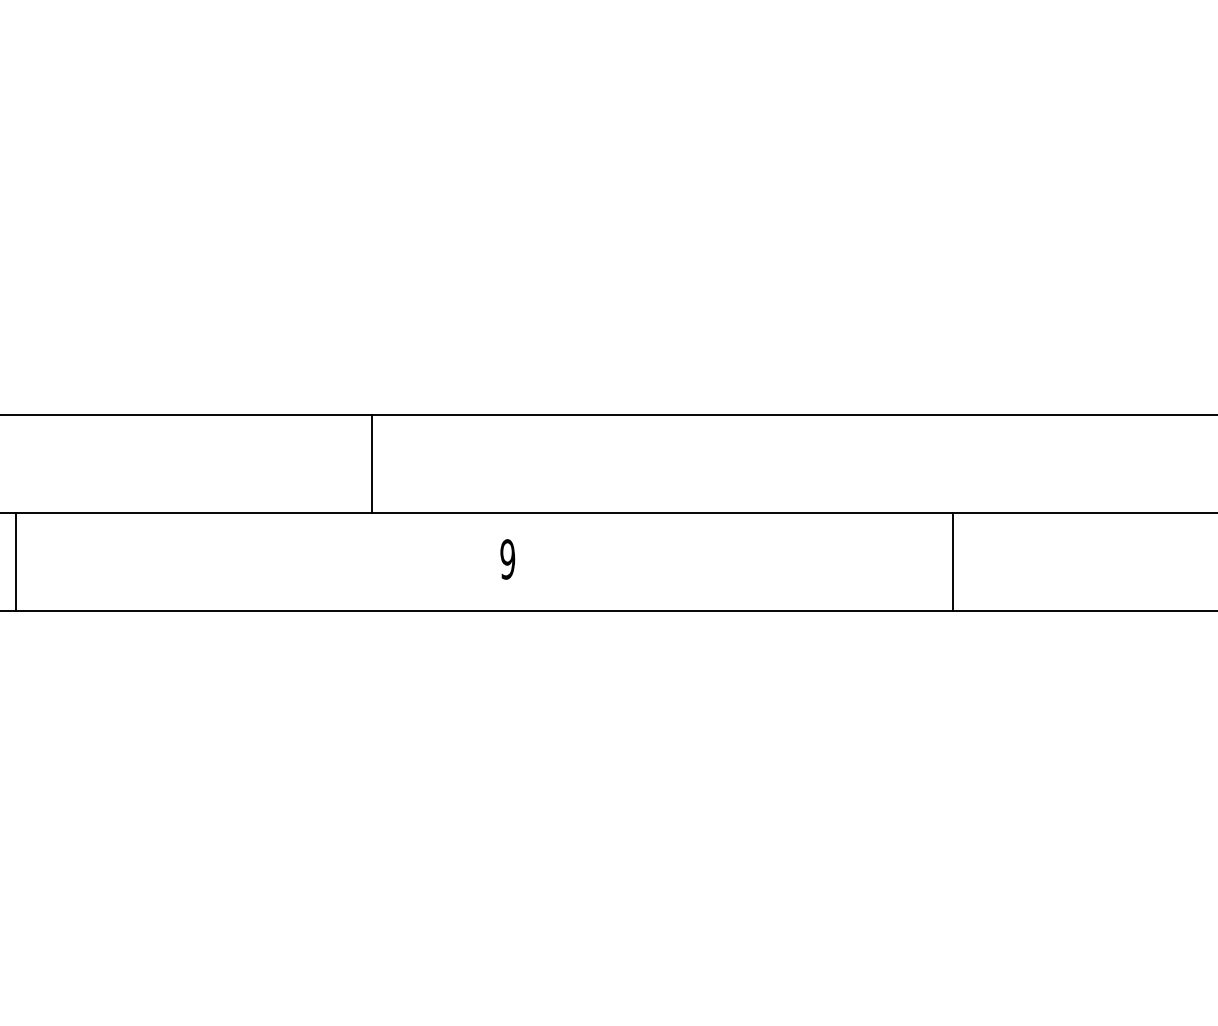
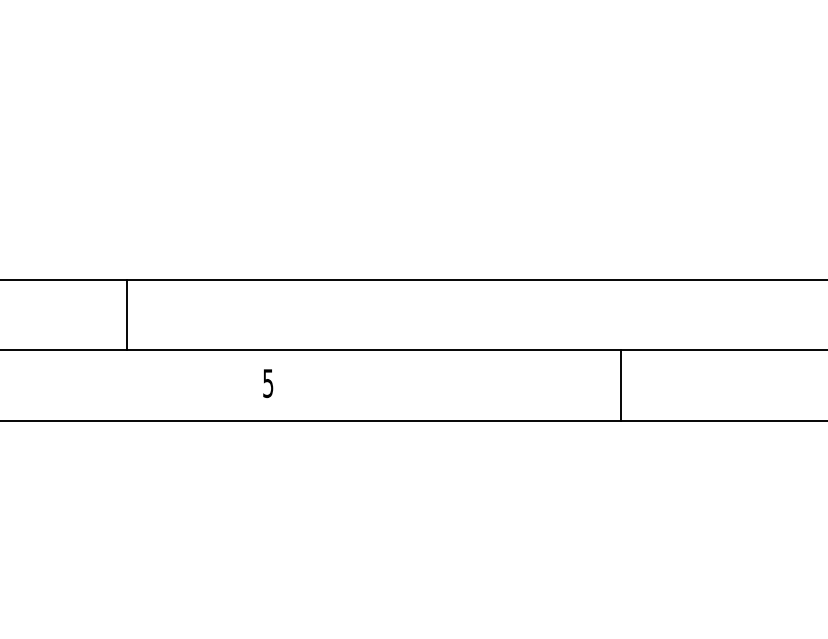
line: (372, 463) -> (126, 314), moved
text: (507, 559) -> (268, 383), 9 -> 5
line: (952, 562) -> (620, 385), moved

